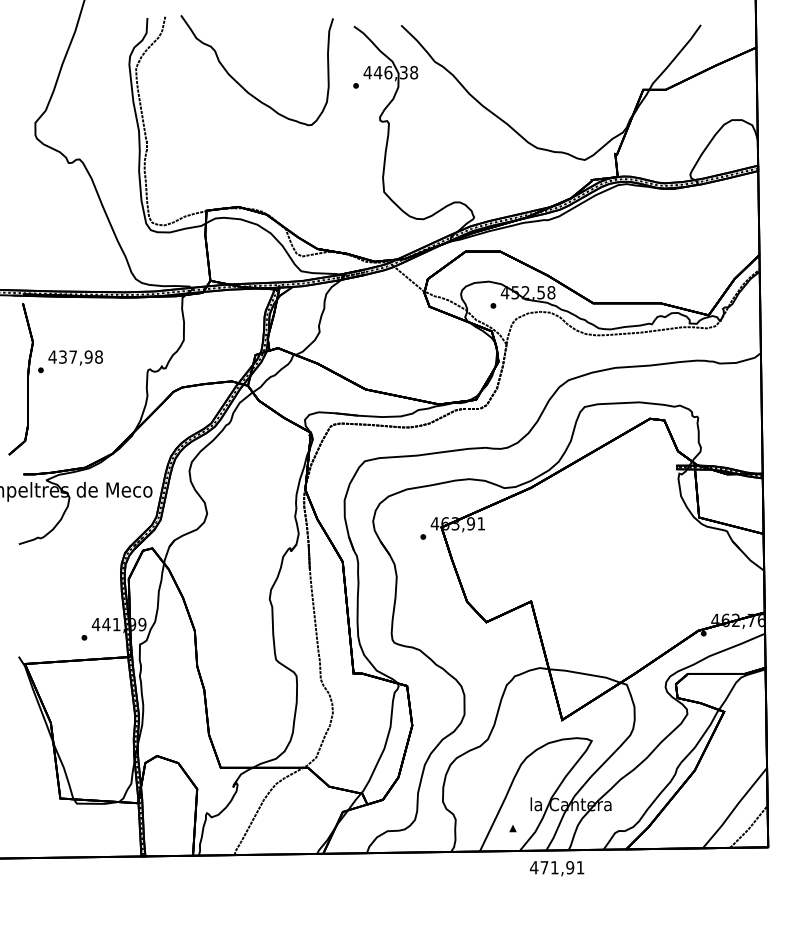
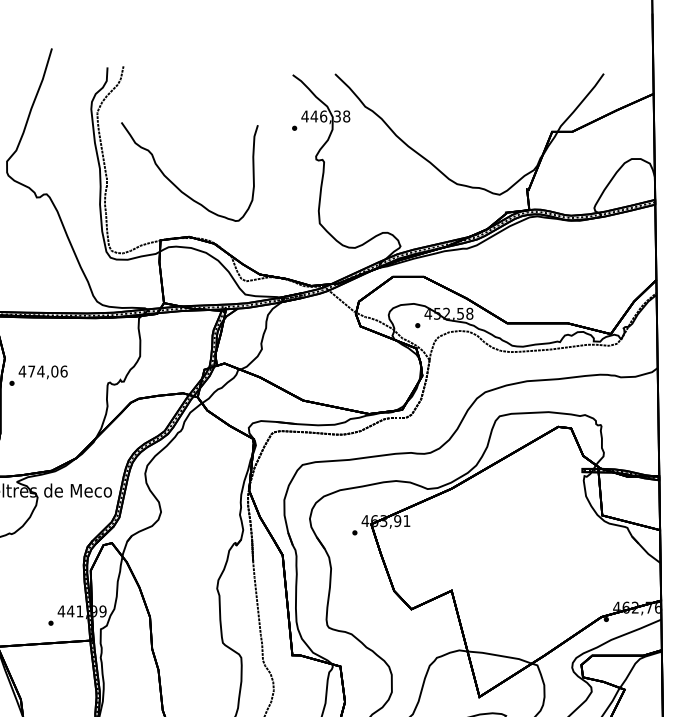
curve: (245, 88) -> (179, 188), moved
text: (81, 356) -> (48, 371), 437,98 -> 474,06

